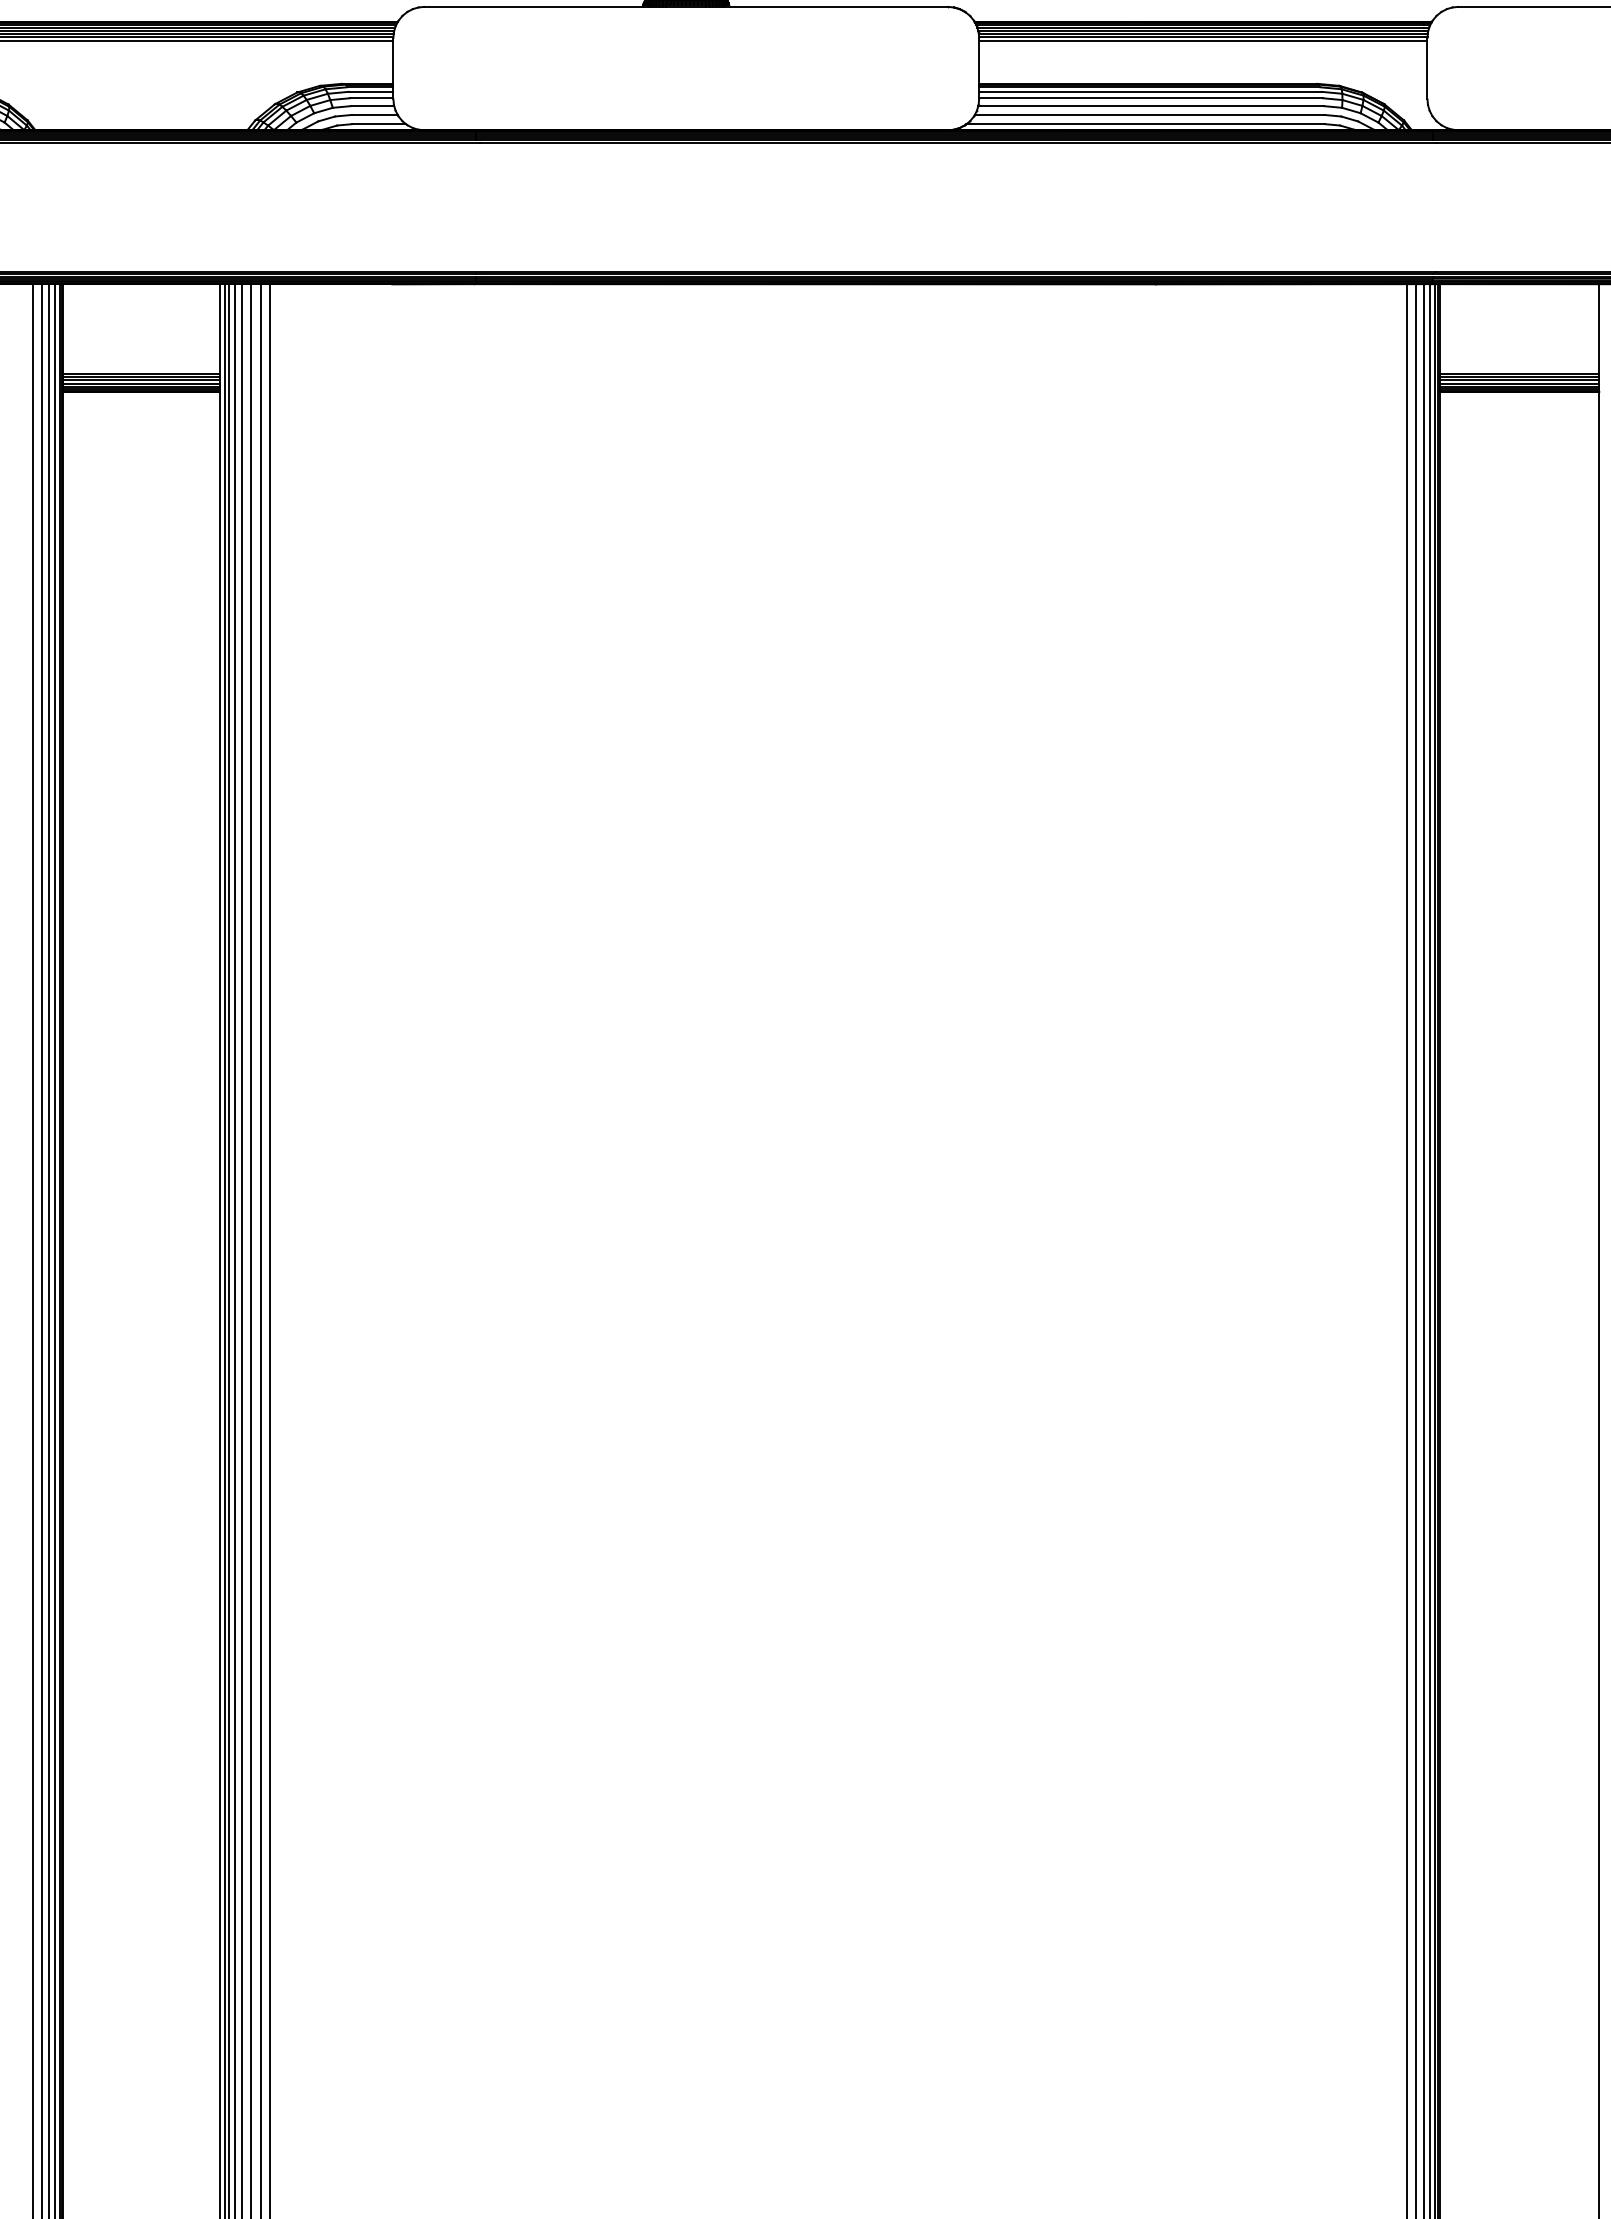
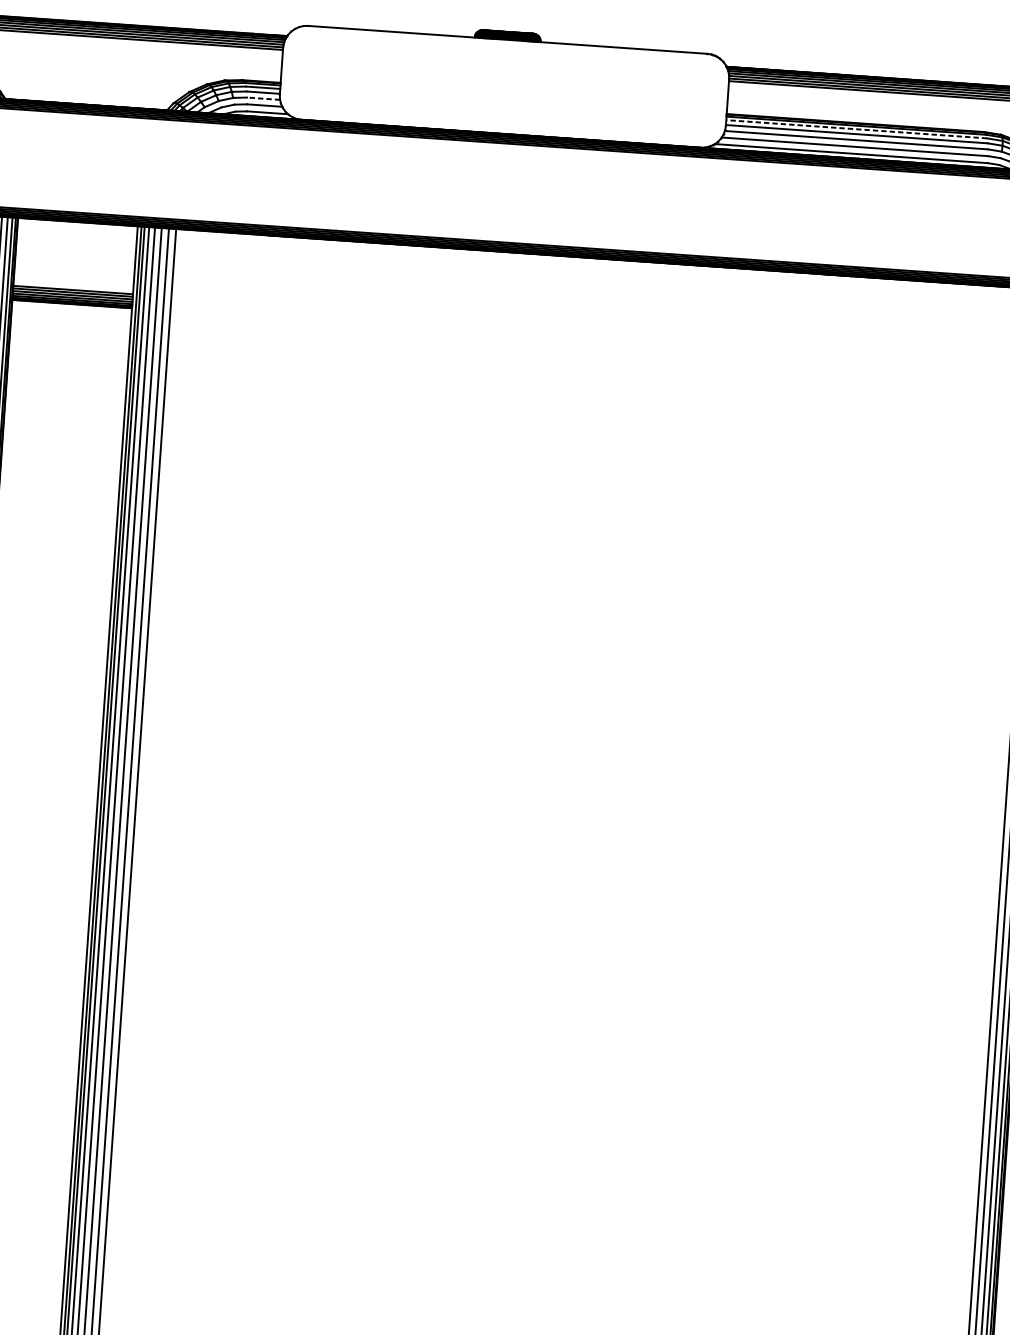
line: (1149, 91) -> (856, 128), solid -> dashed
line: (372, 106) -> (263, 98), solid -> dashed

